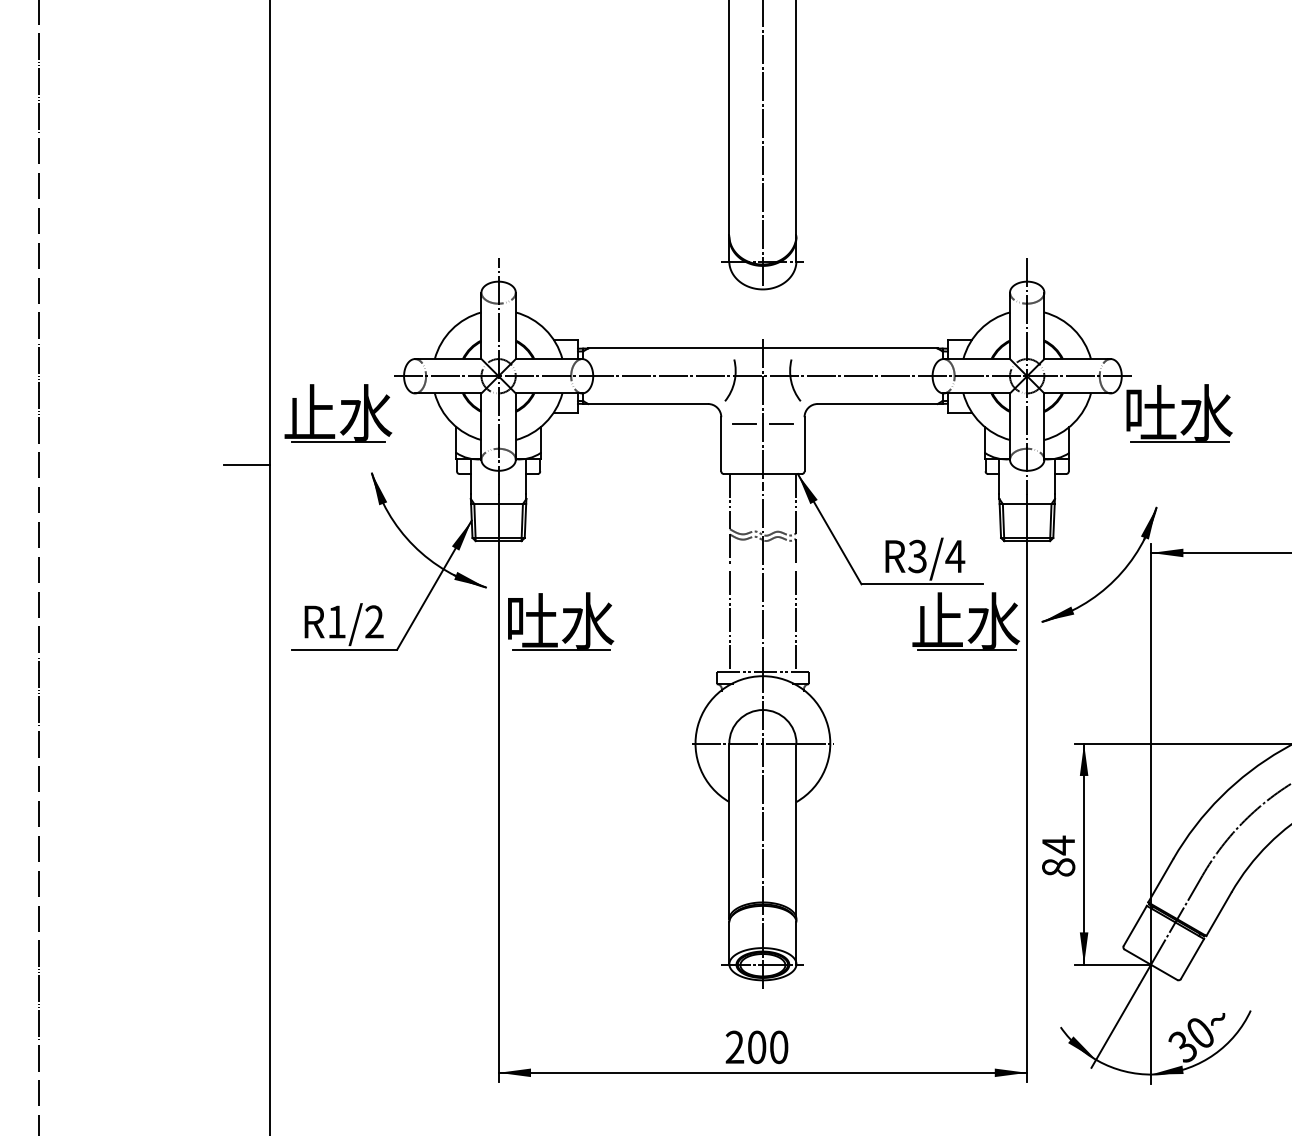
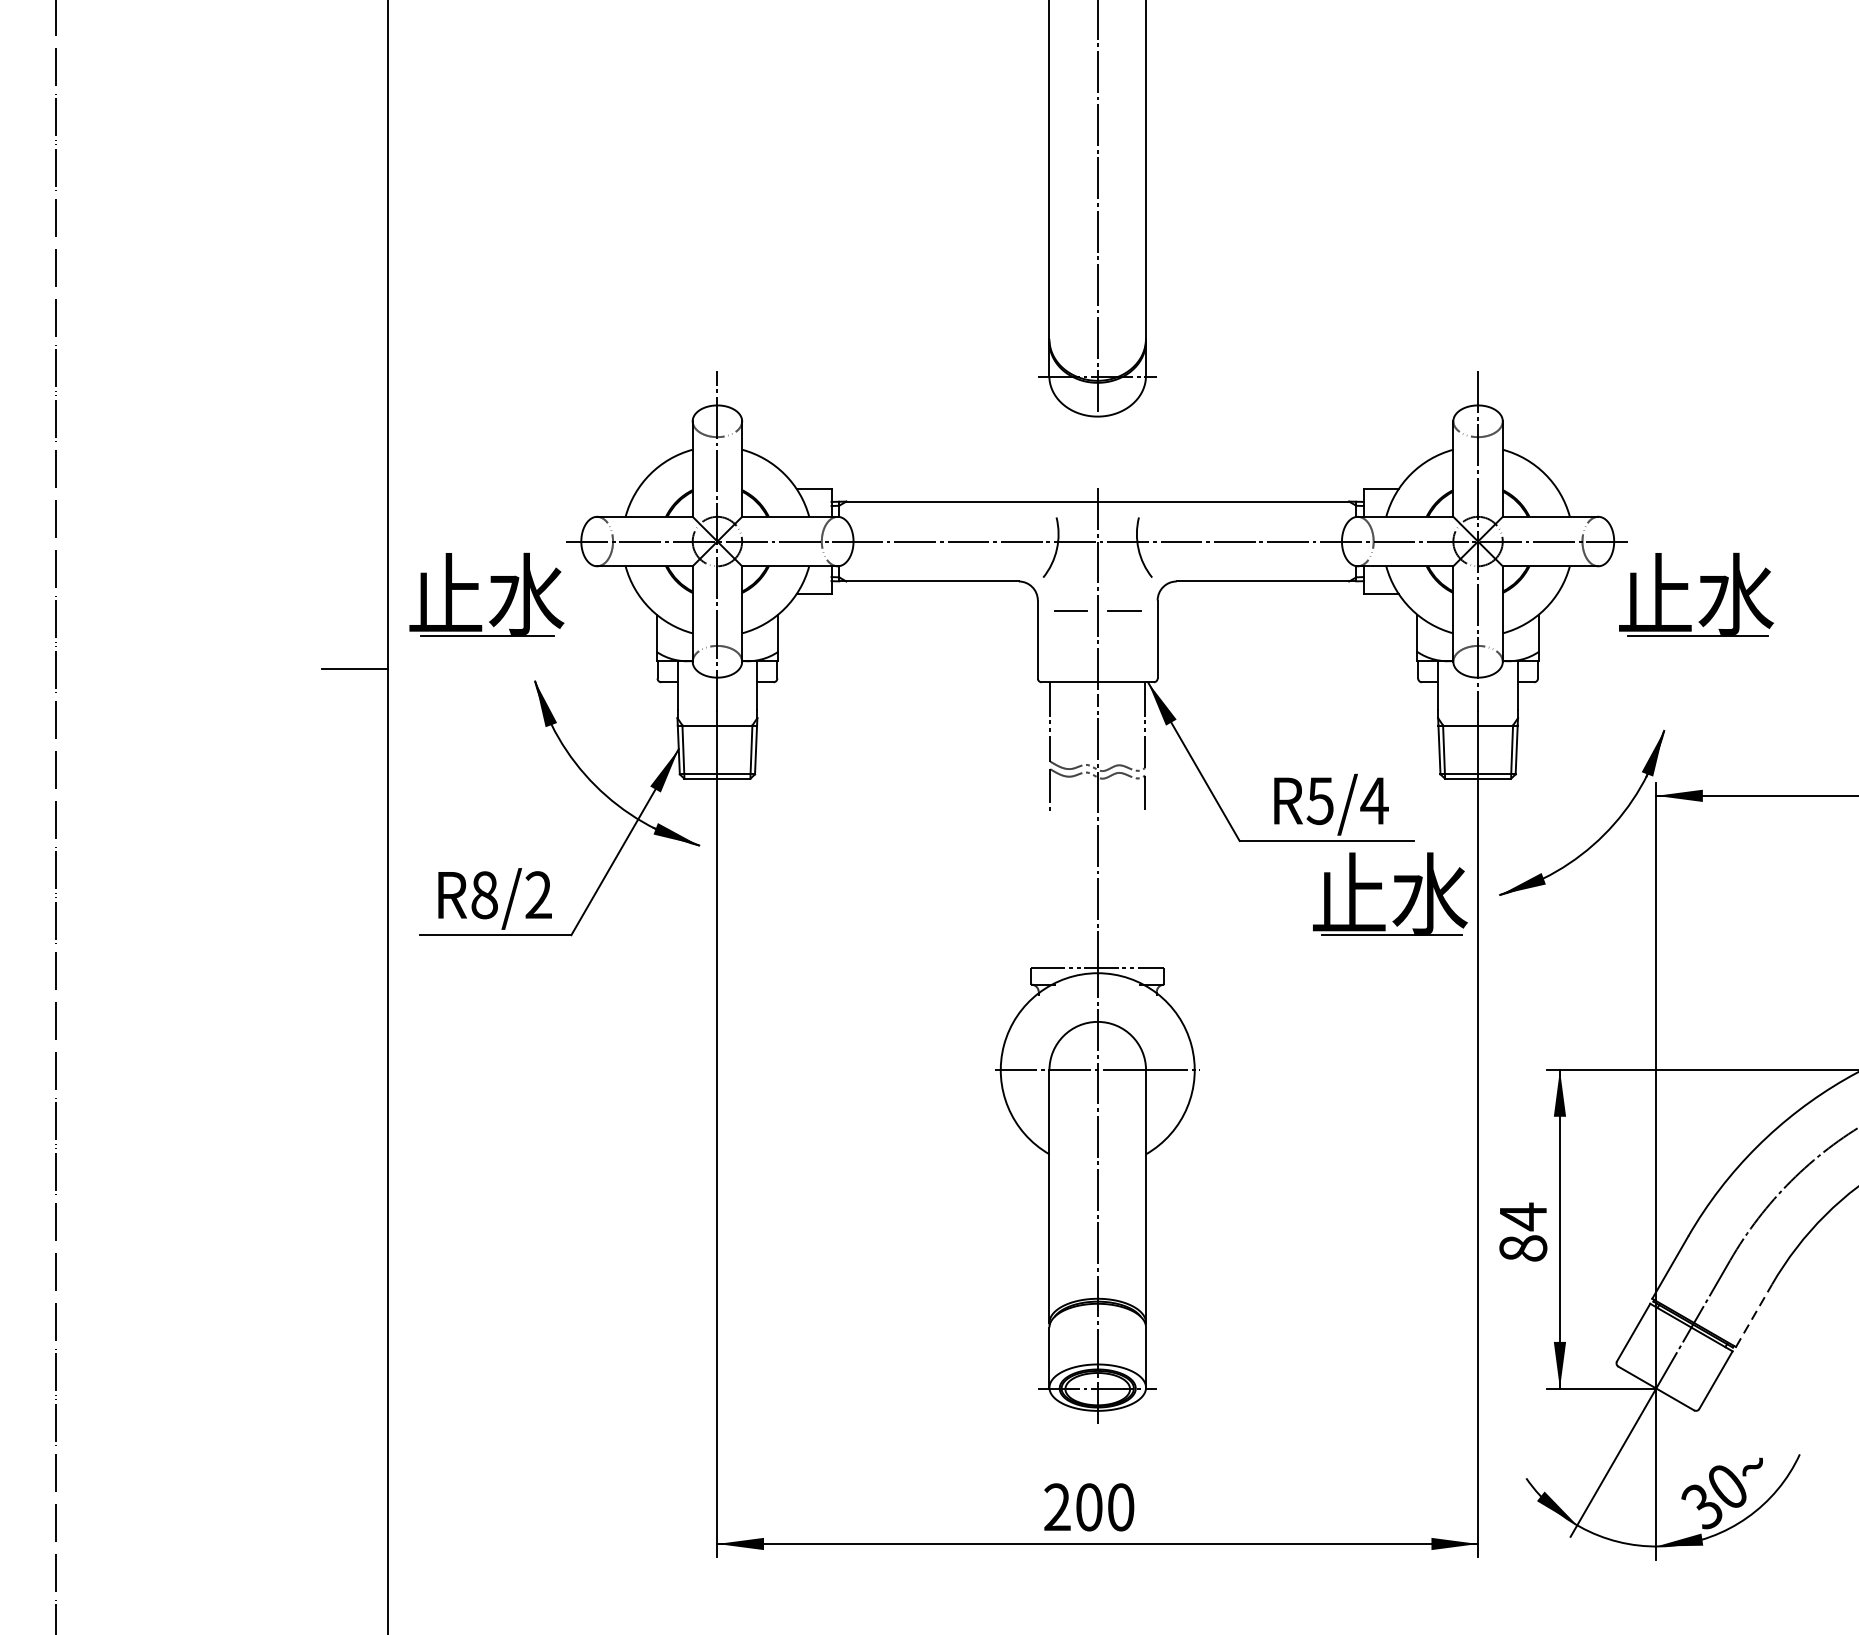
text: (1150, 411) -> (1655, 592), 吐水 -> 止水
text: (917, 555) -> (1320, 799), R3/4 -> R5/4
part: (556, 615) -> (800, 885), removed
text: (336, 621) -> (484, 894), R1/2 -> R8/2
line: (729, 621) -> (1049, 894), removed
line: (795, 621) -> (1144, 894), removed
line: (1219, 913) -> (1754, 1314), solid -> dashed

